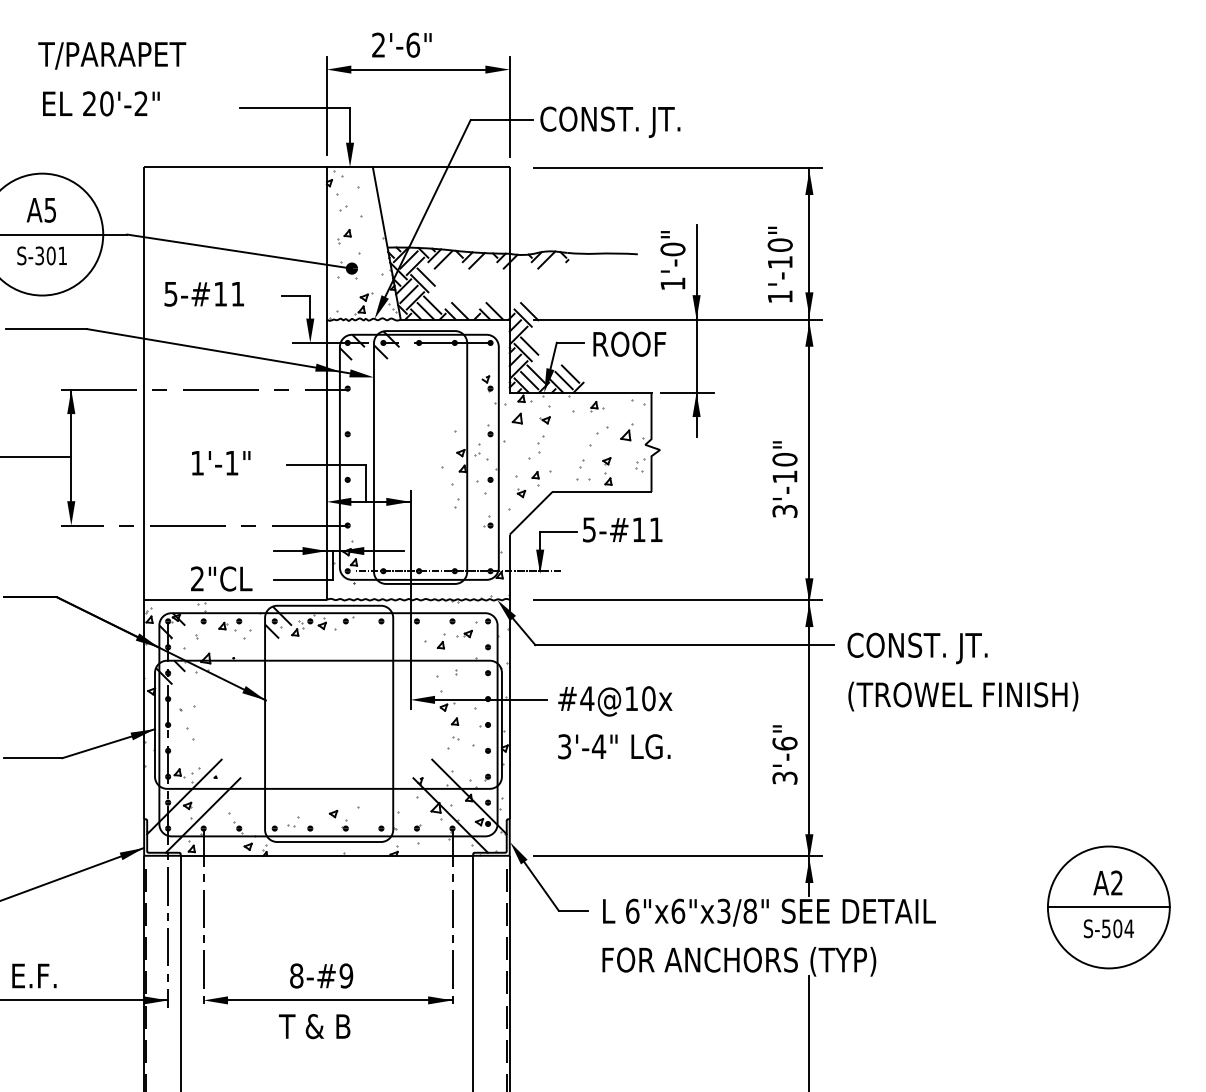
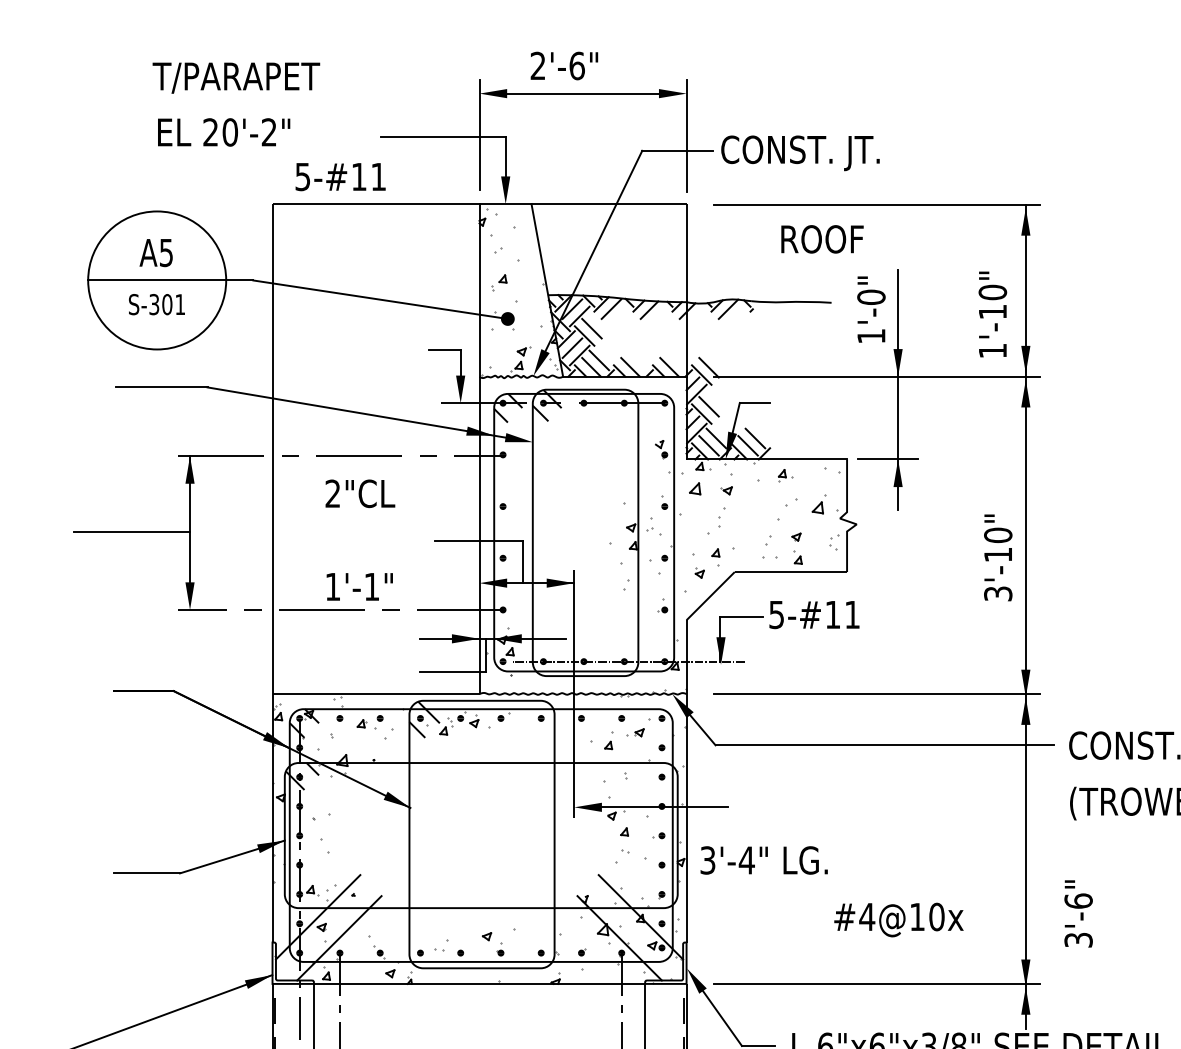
text: (203, 294) -> (339, 177), moved
text: (629, 343) -> (822, 238), moved
text: (221, 463) -> (360, 587), moved
text: (221, 578) -> (360, 493), moved
text: (615, 701) -> (899, 920), moved
text: (614, 746) -> (764, 860), moved
text: (784, 754) -> (1078, 913), moved

